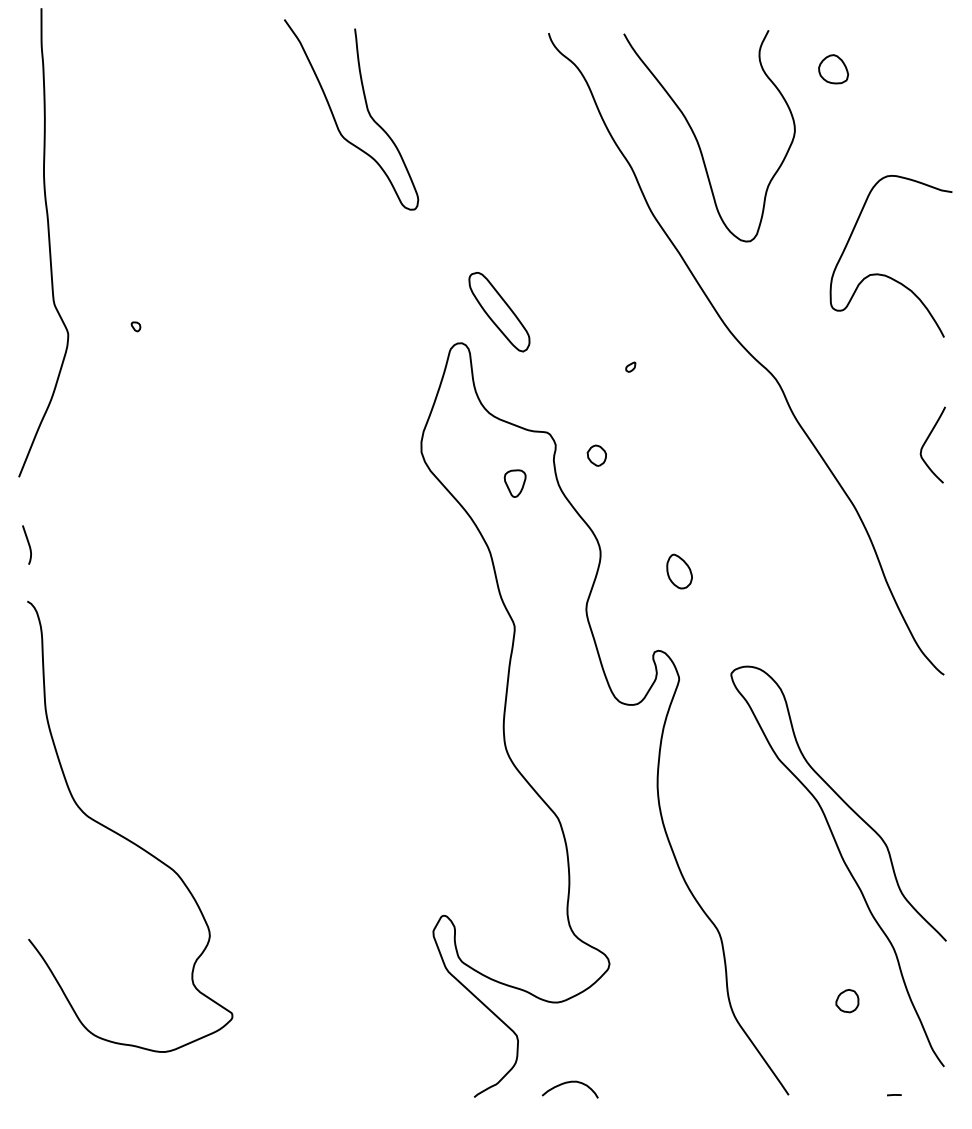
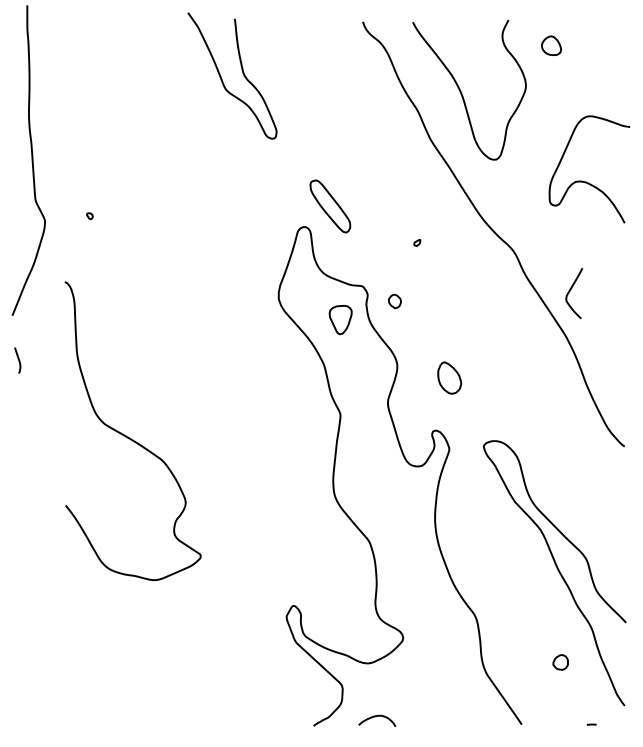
curve: (927, 442) -> (570, 291), moved
part: (514, 482) -> (340, 319), size x1.6
part: (679, 572) -> (449, 378), size x1.4
curve: (123, 834) -> (128, 436), moved

